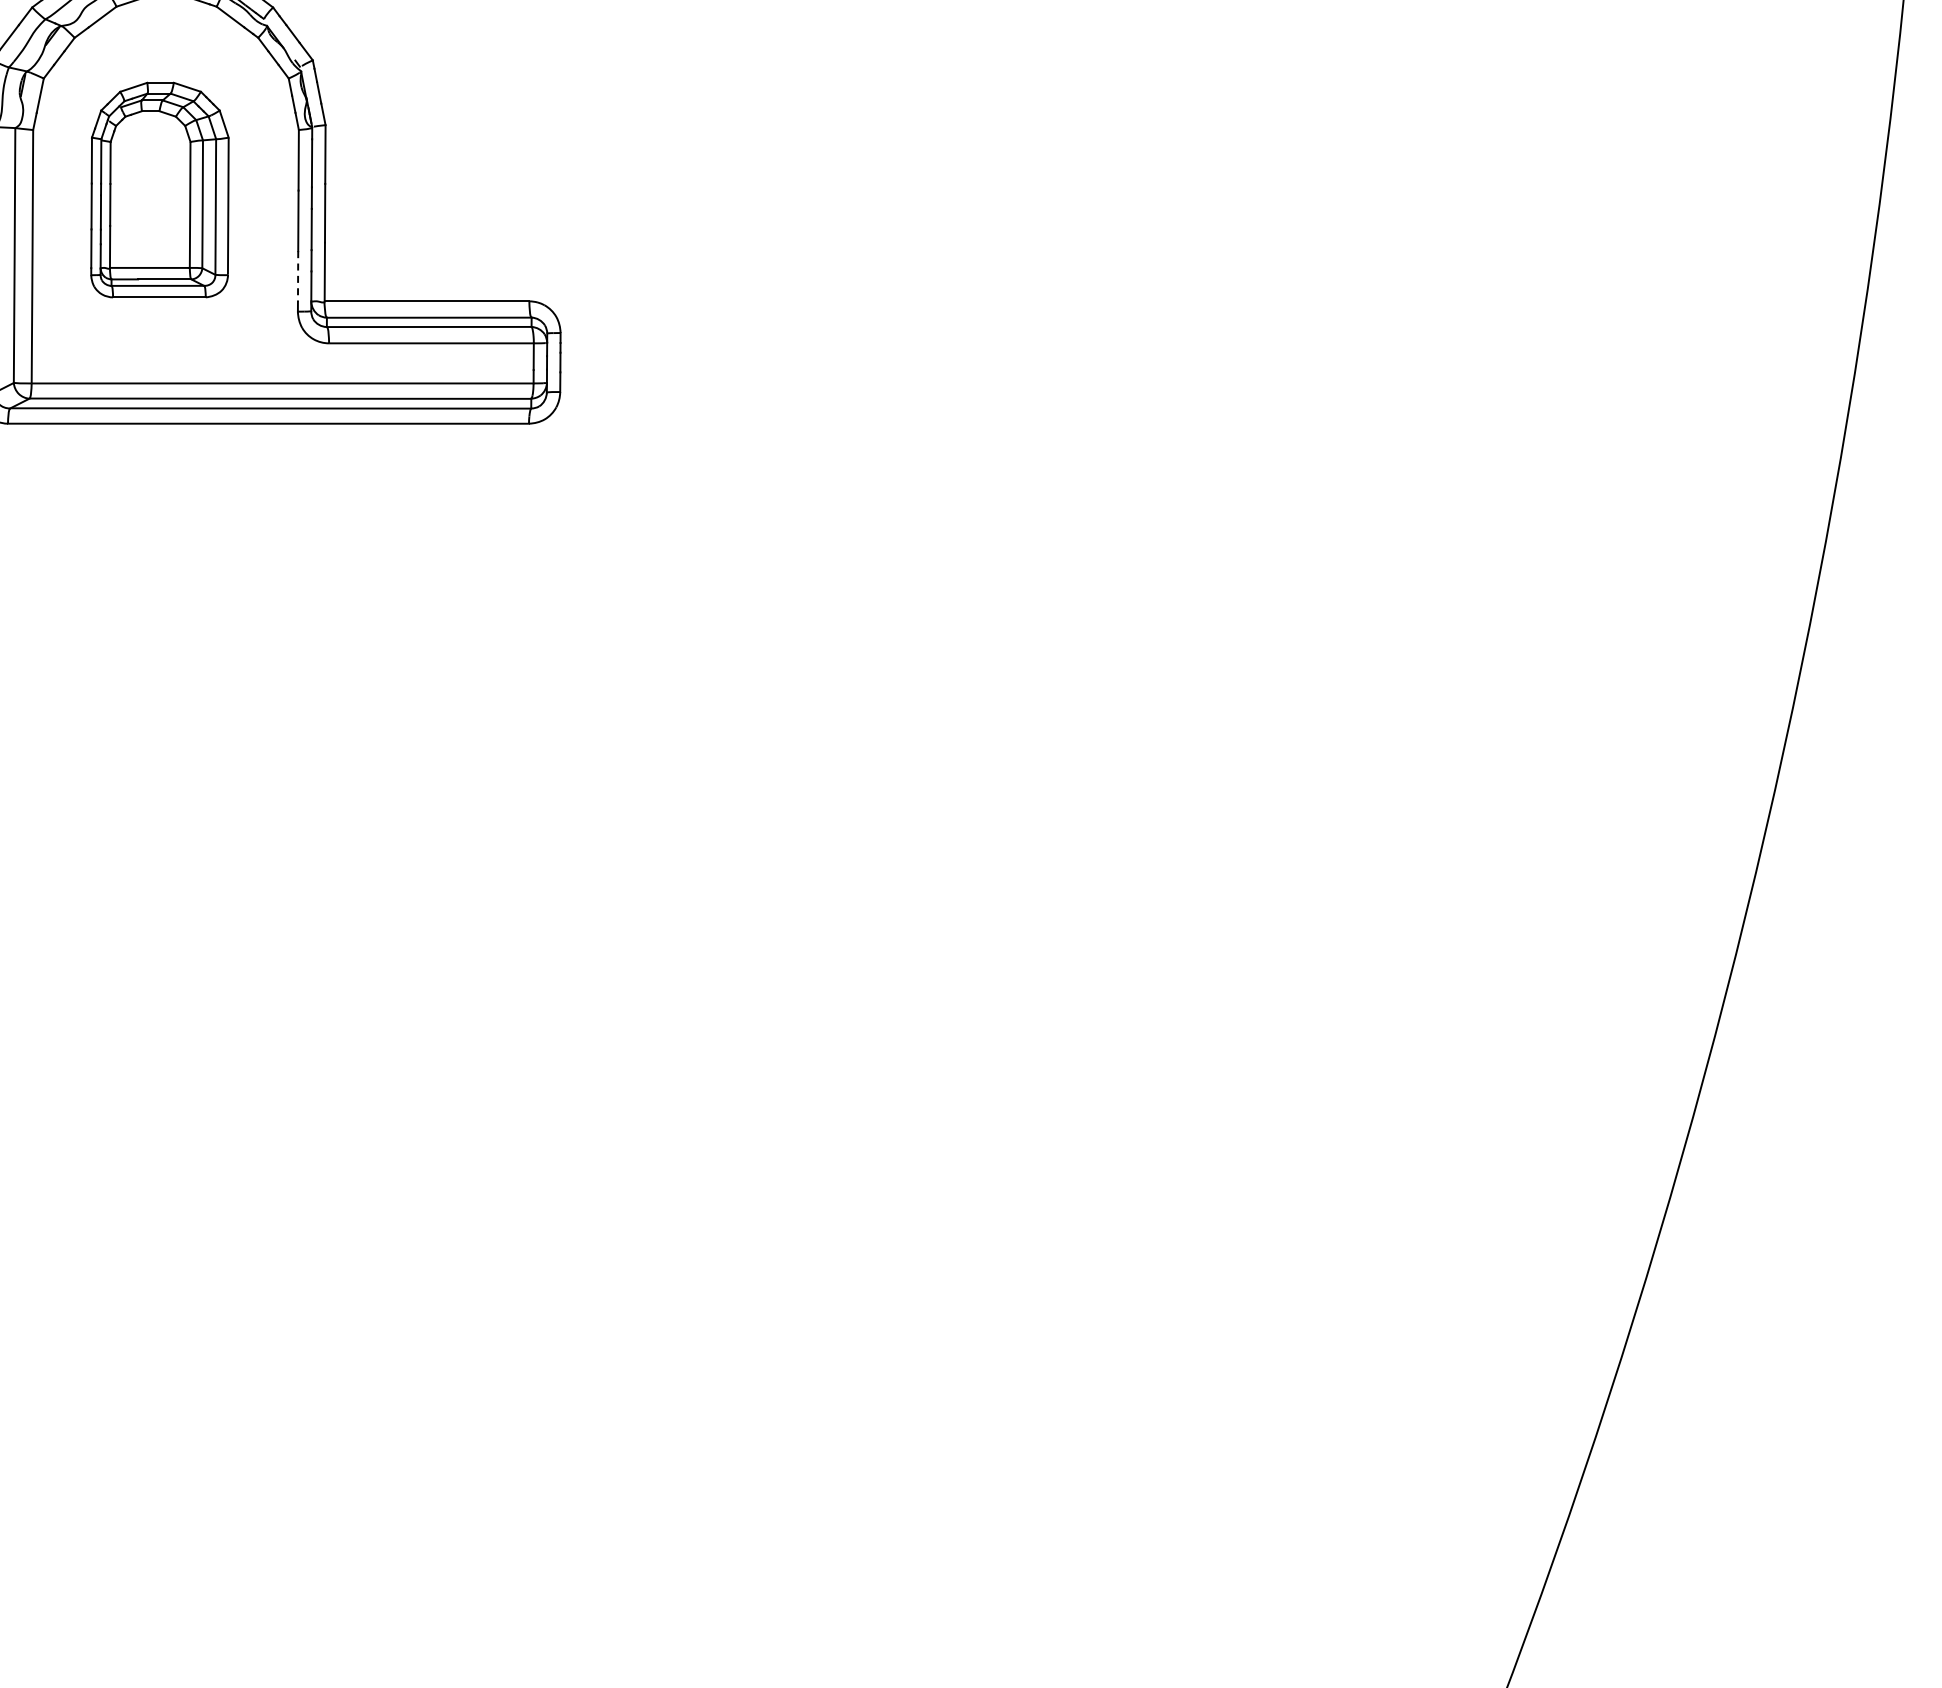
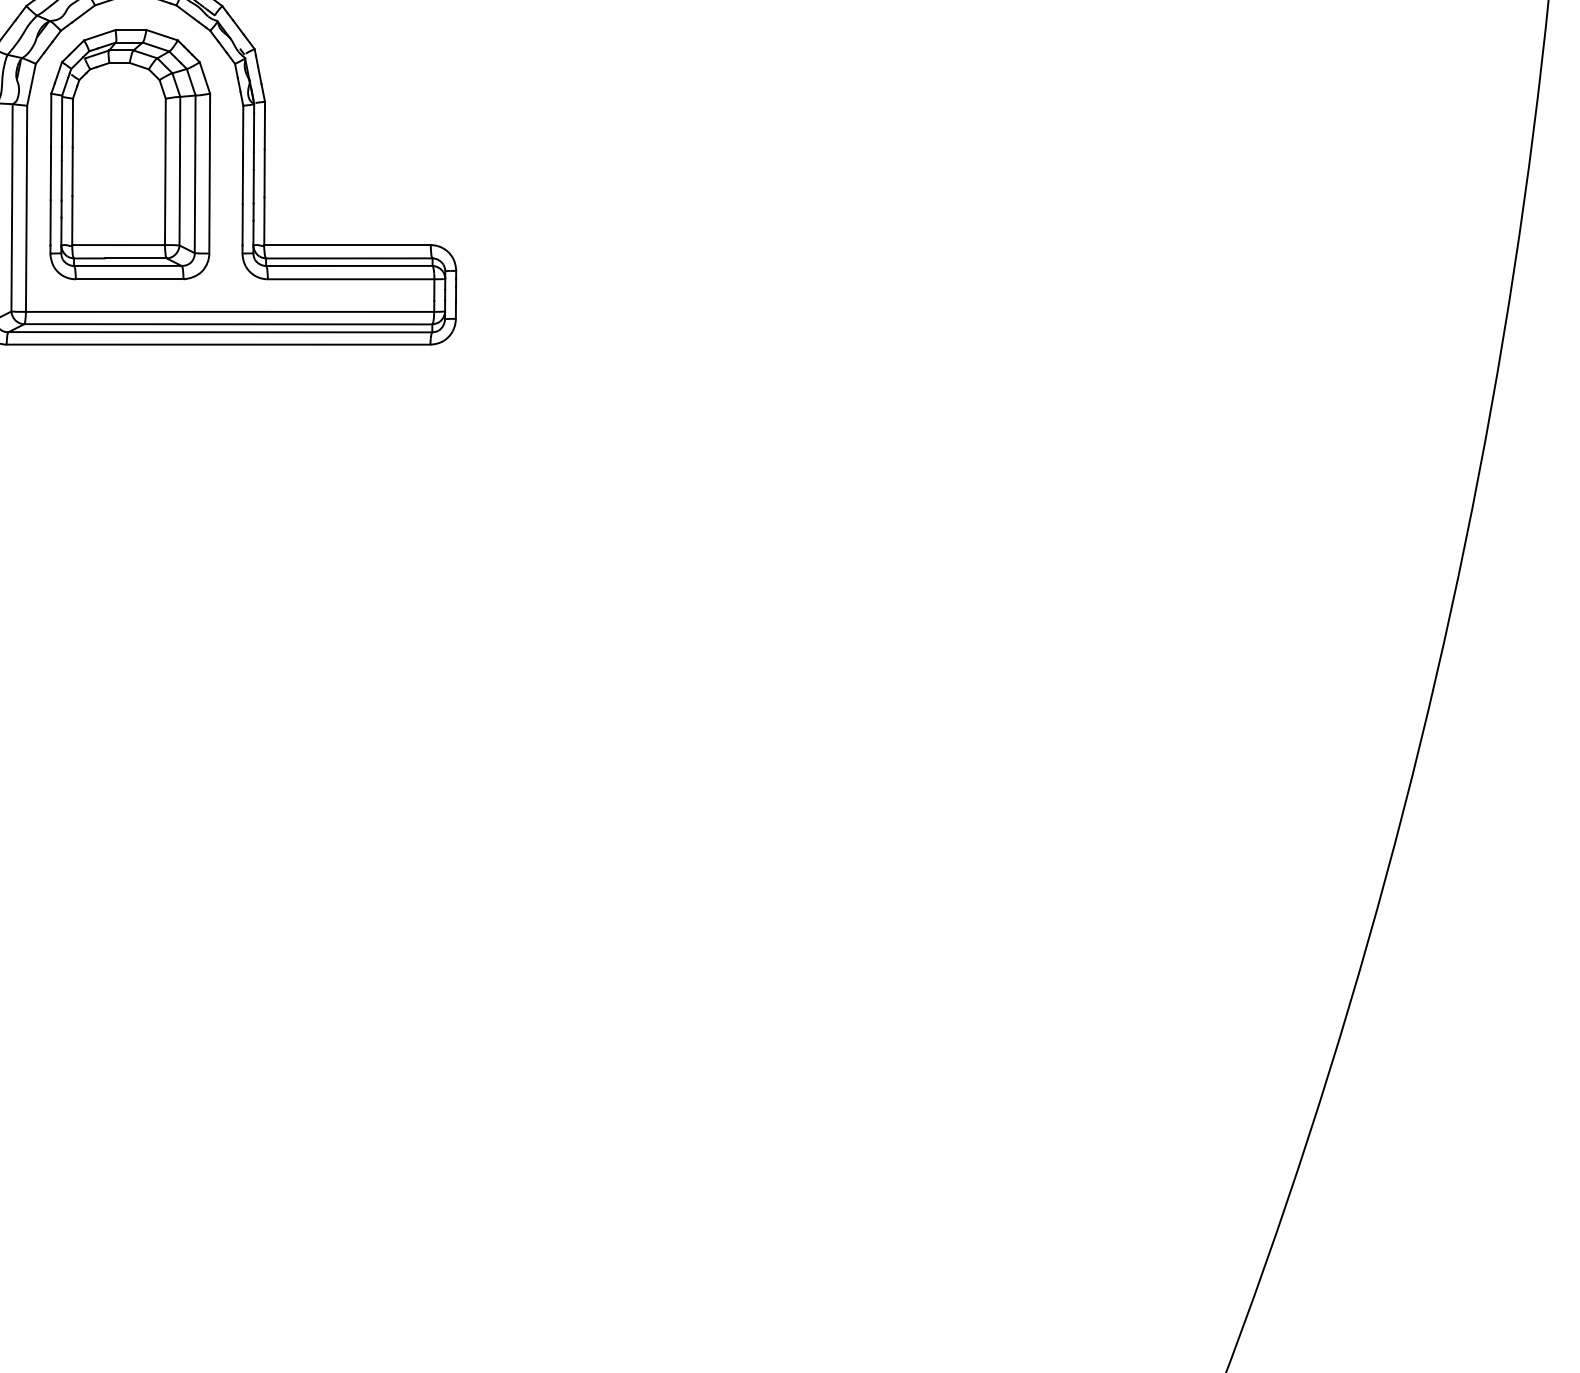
part: (159, 189) -> (129, 154), size x1.43
line: (298, 276) -> (242, 224), dashed -> solid

